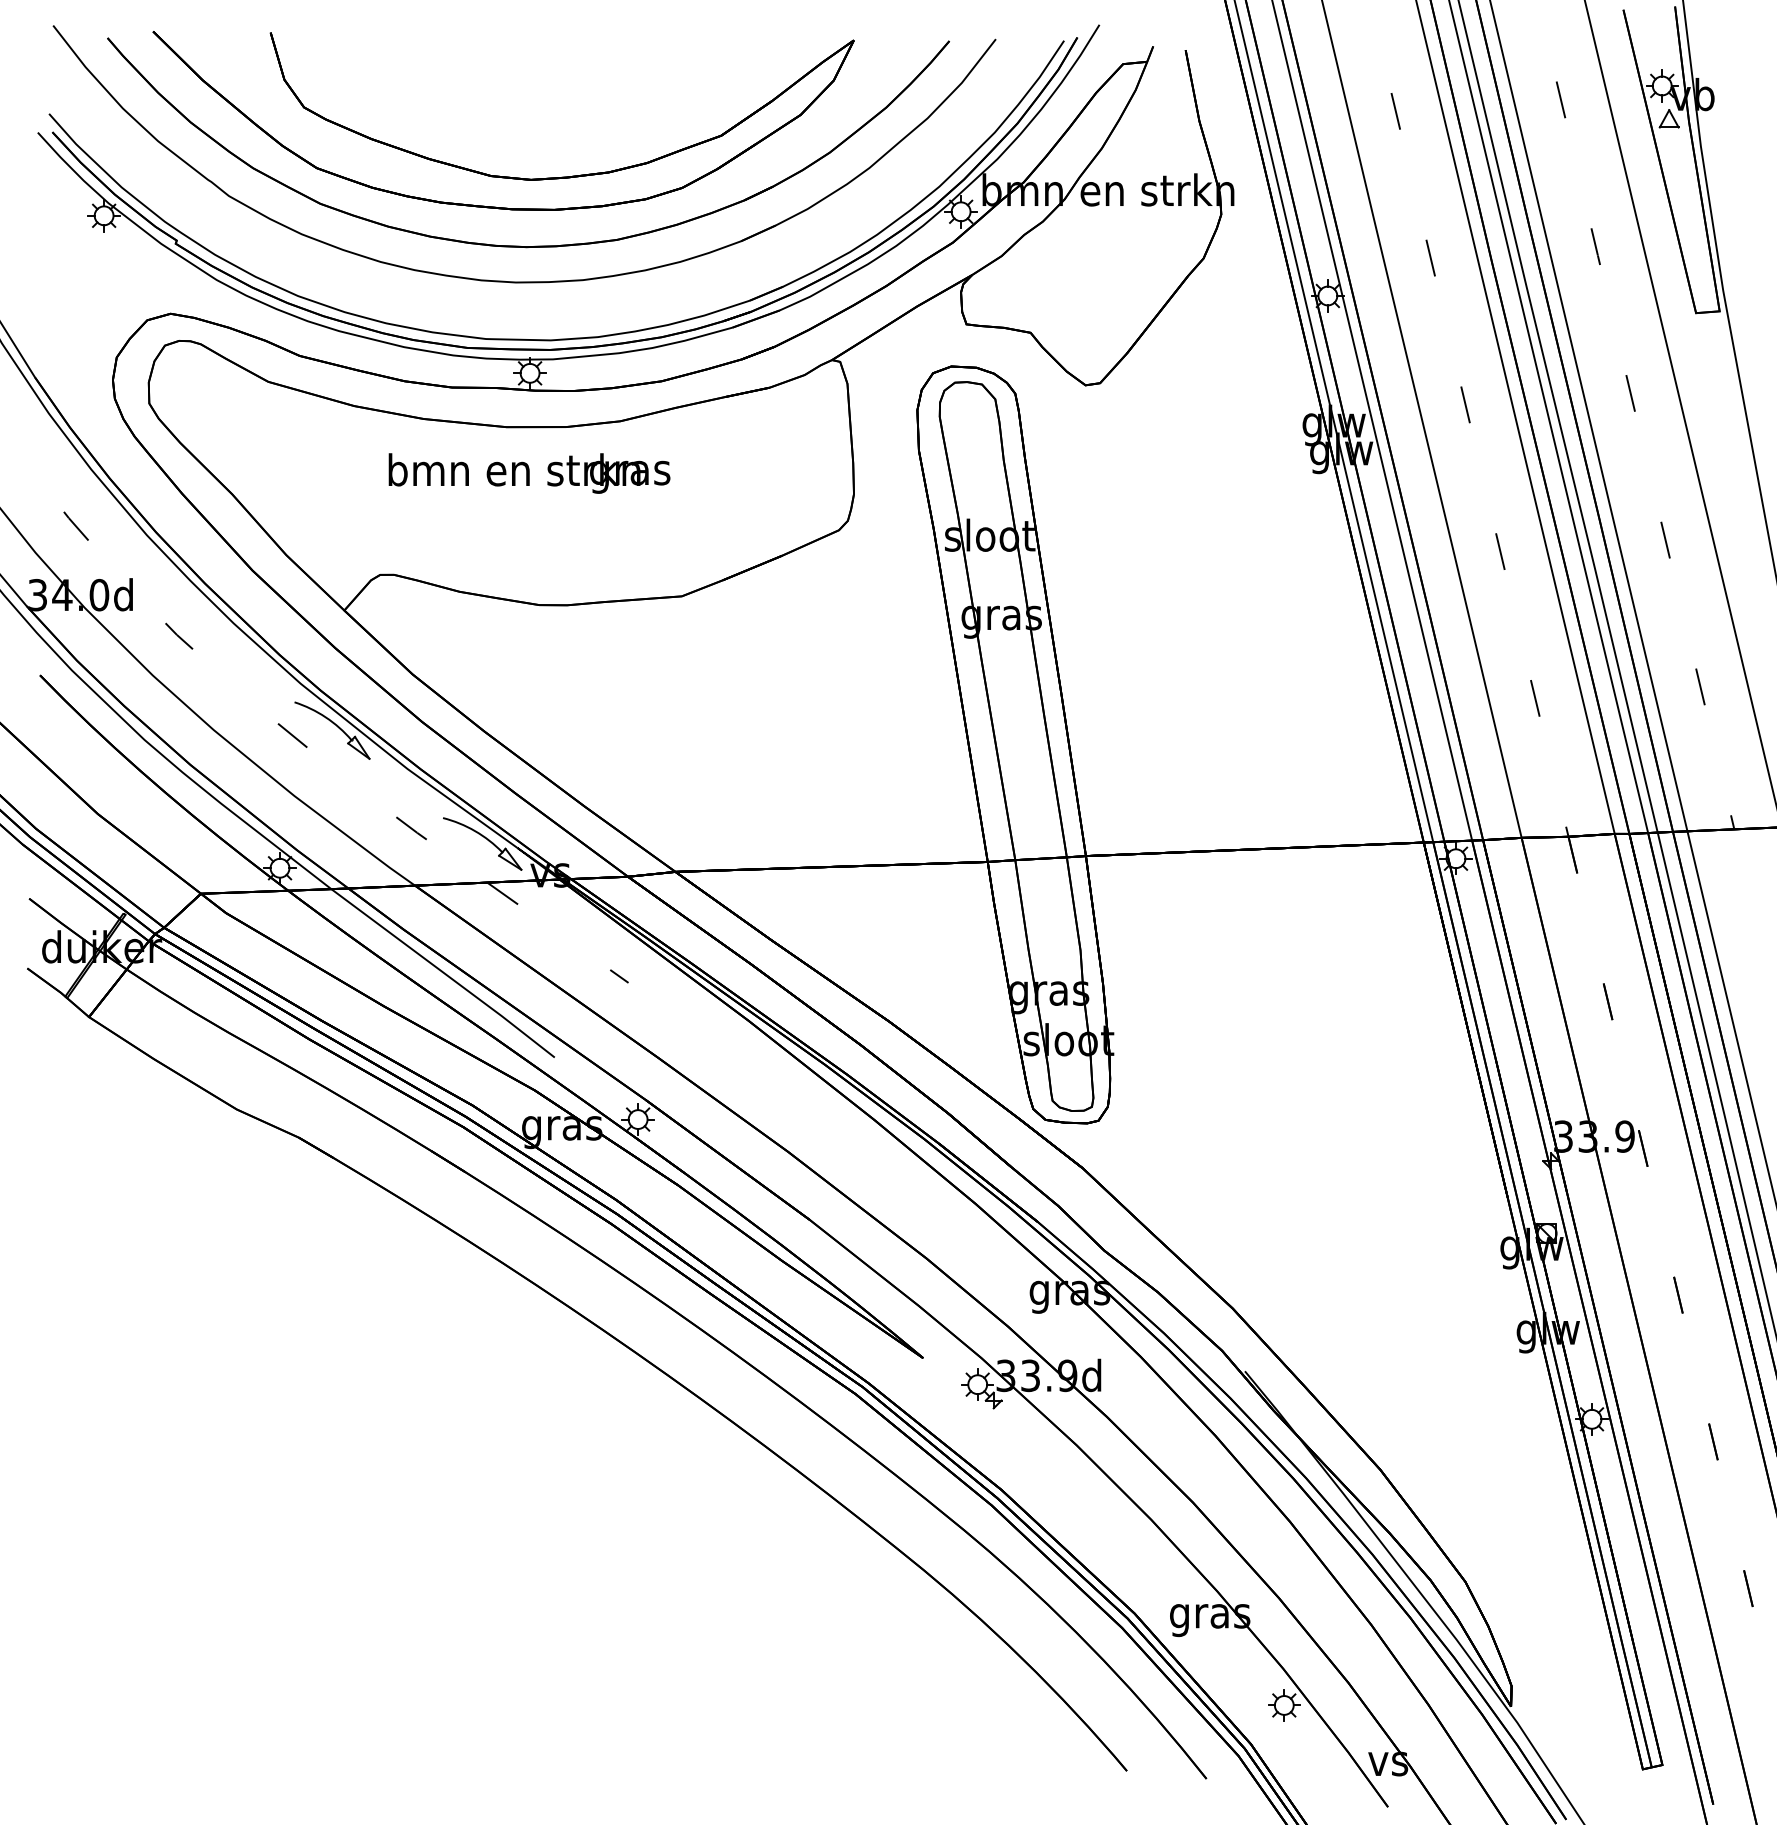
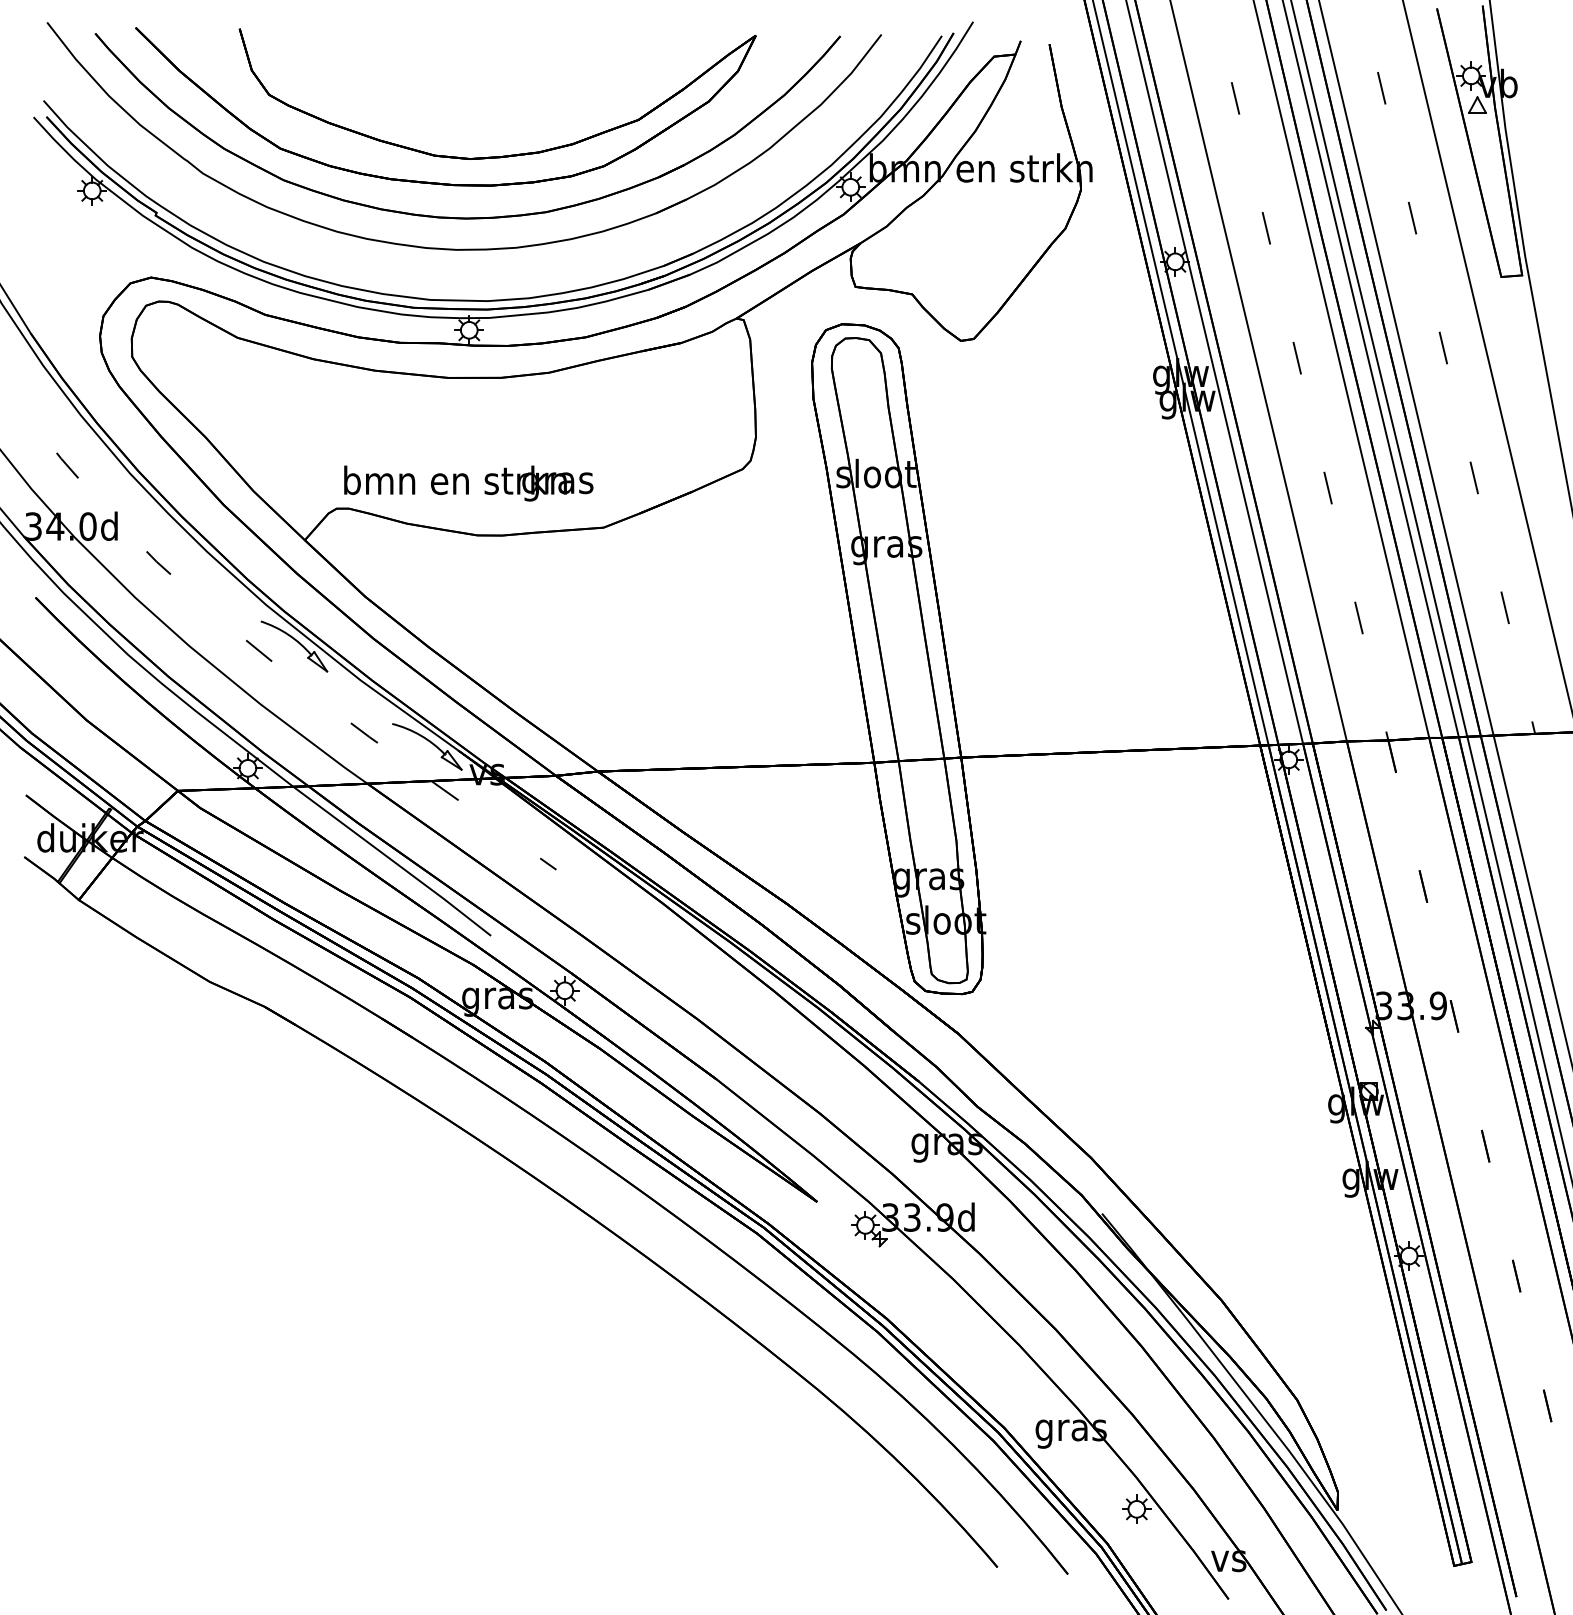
text: (529, 473) -> (468, 483), moved

